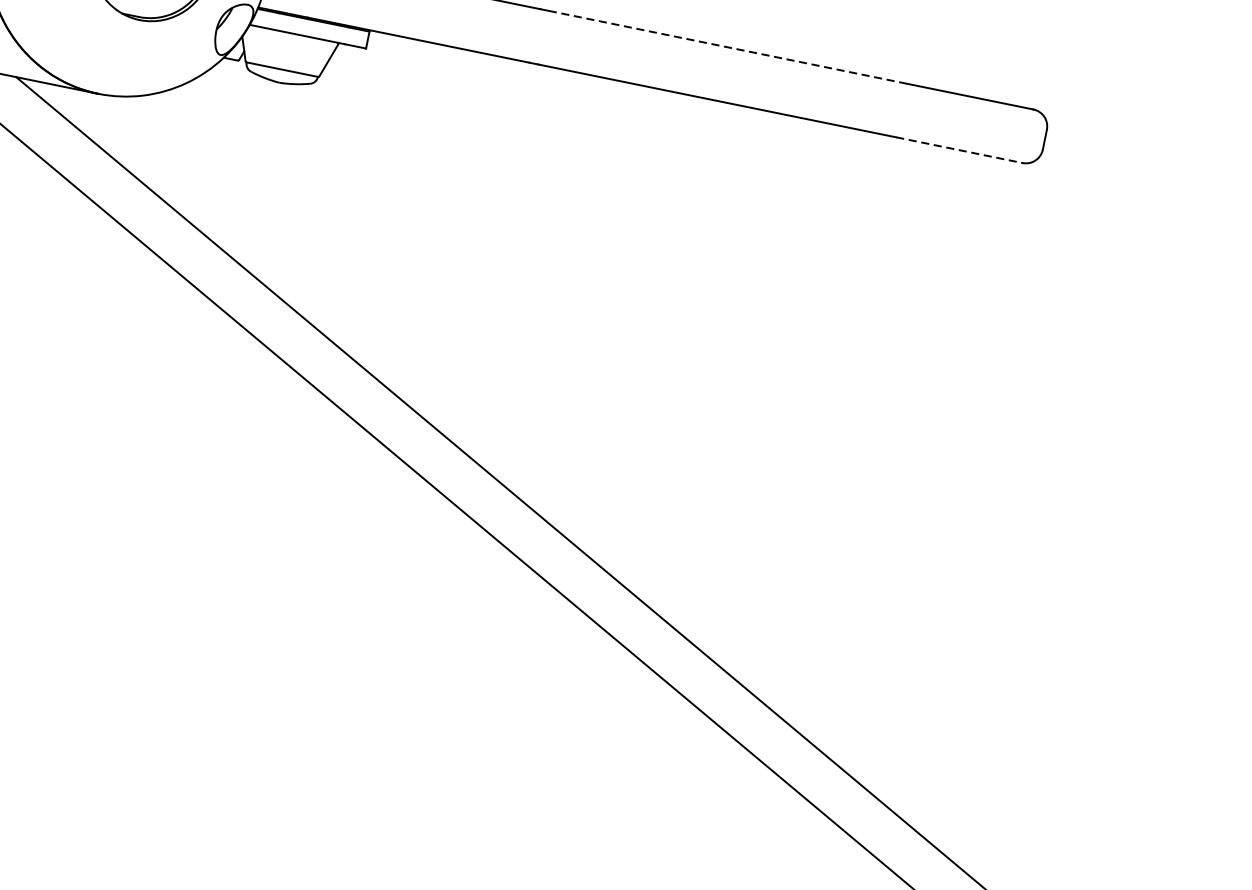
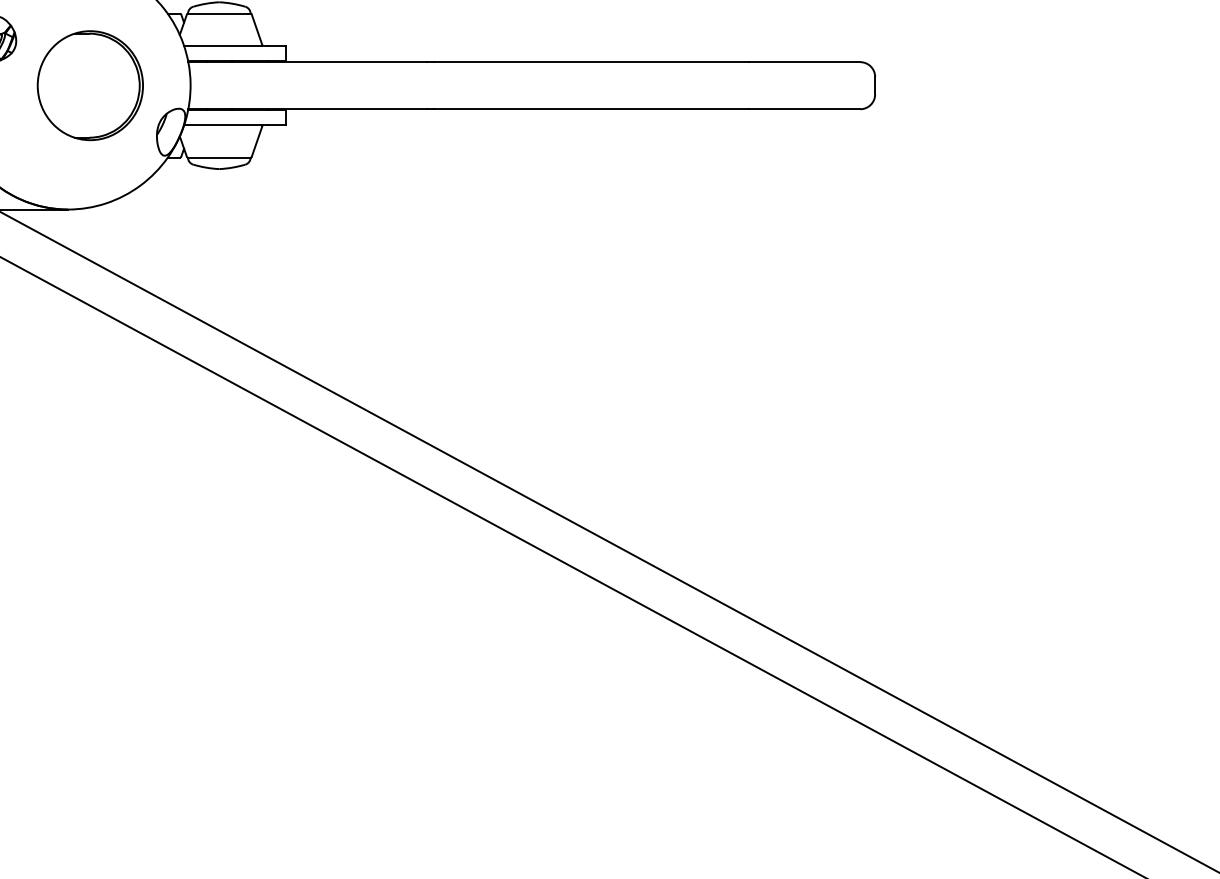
line: (727, 47) -> (591, 62), dashed -> solid
line: (960, 150) -> (805, 109), dashed -> solid

